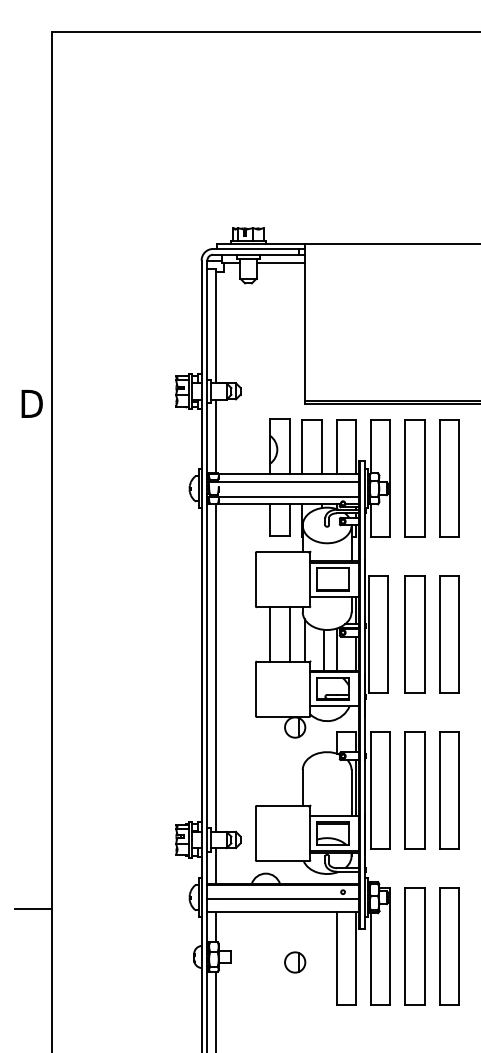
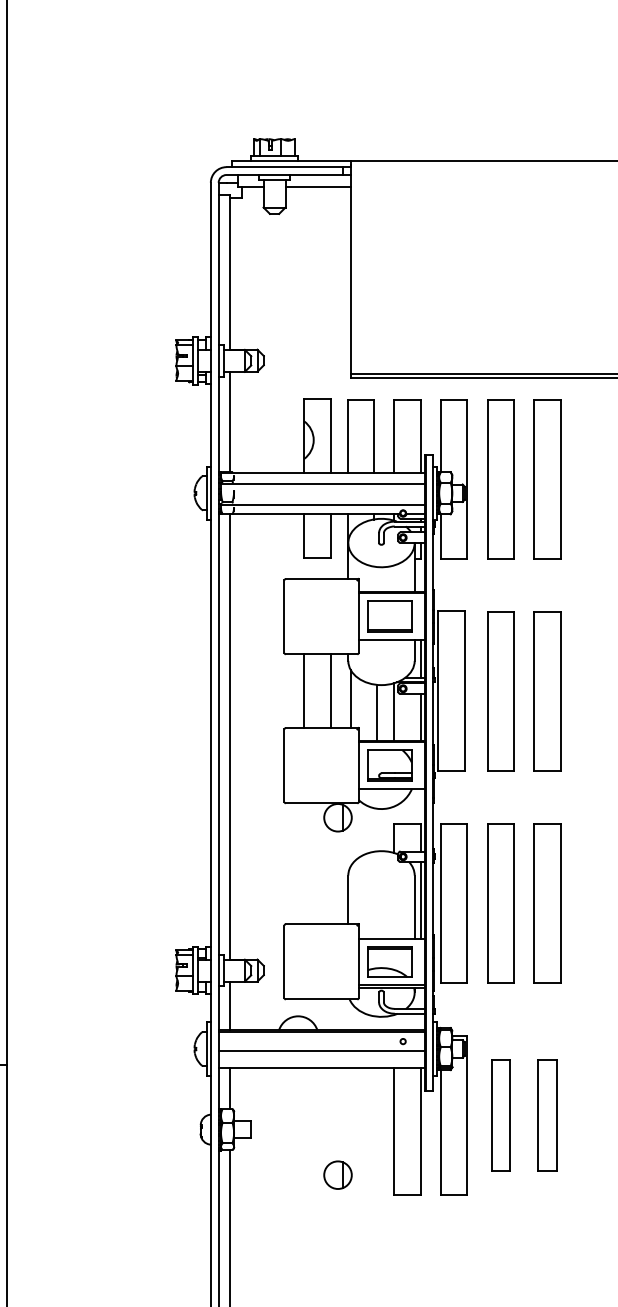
part: (414, 946) -> (500, 1115), size x0.7
part: (449, 946) -> (547, 1115), size x0.7
part: (295, 962) -> (338, 1175), moved

